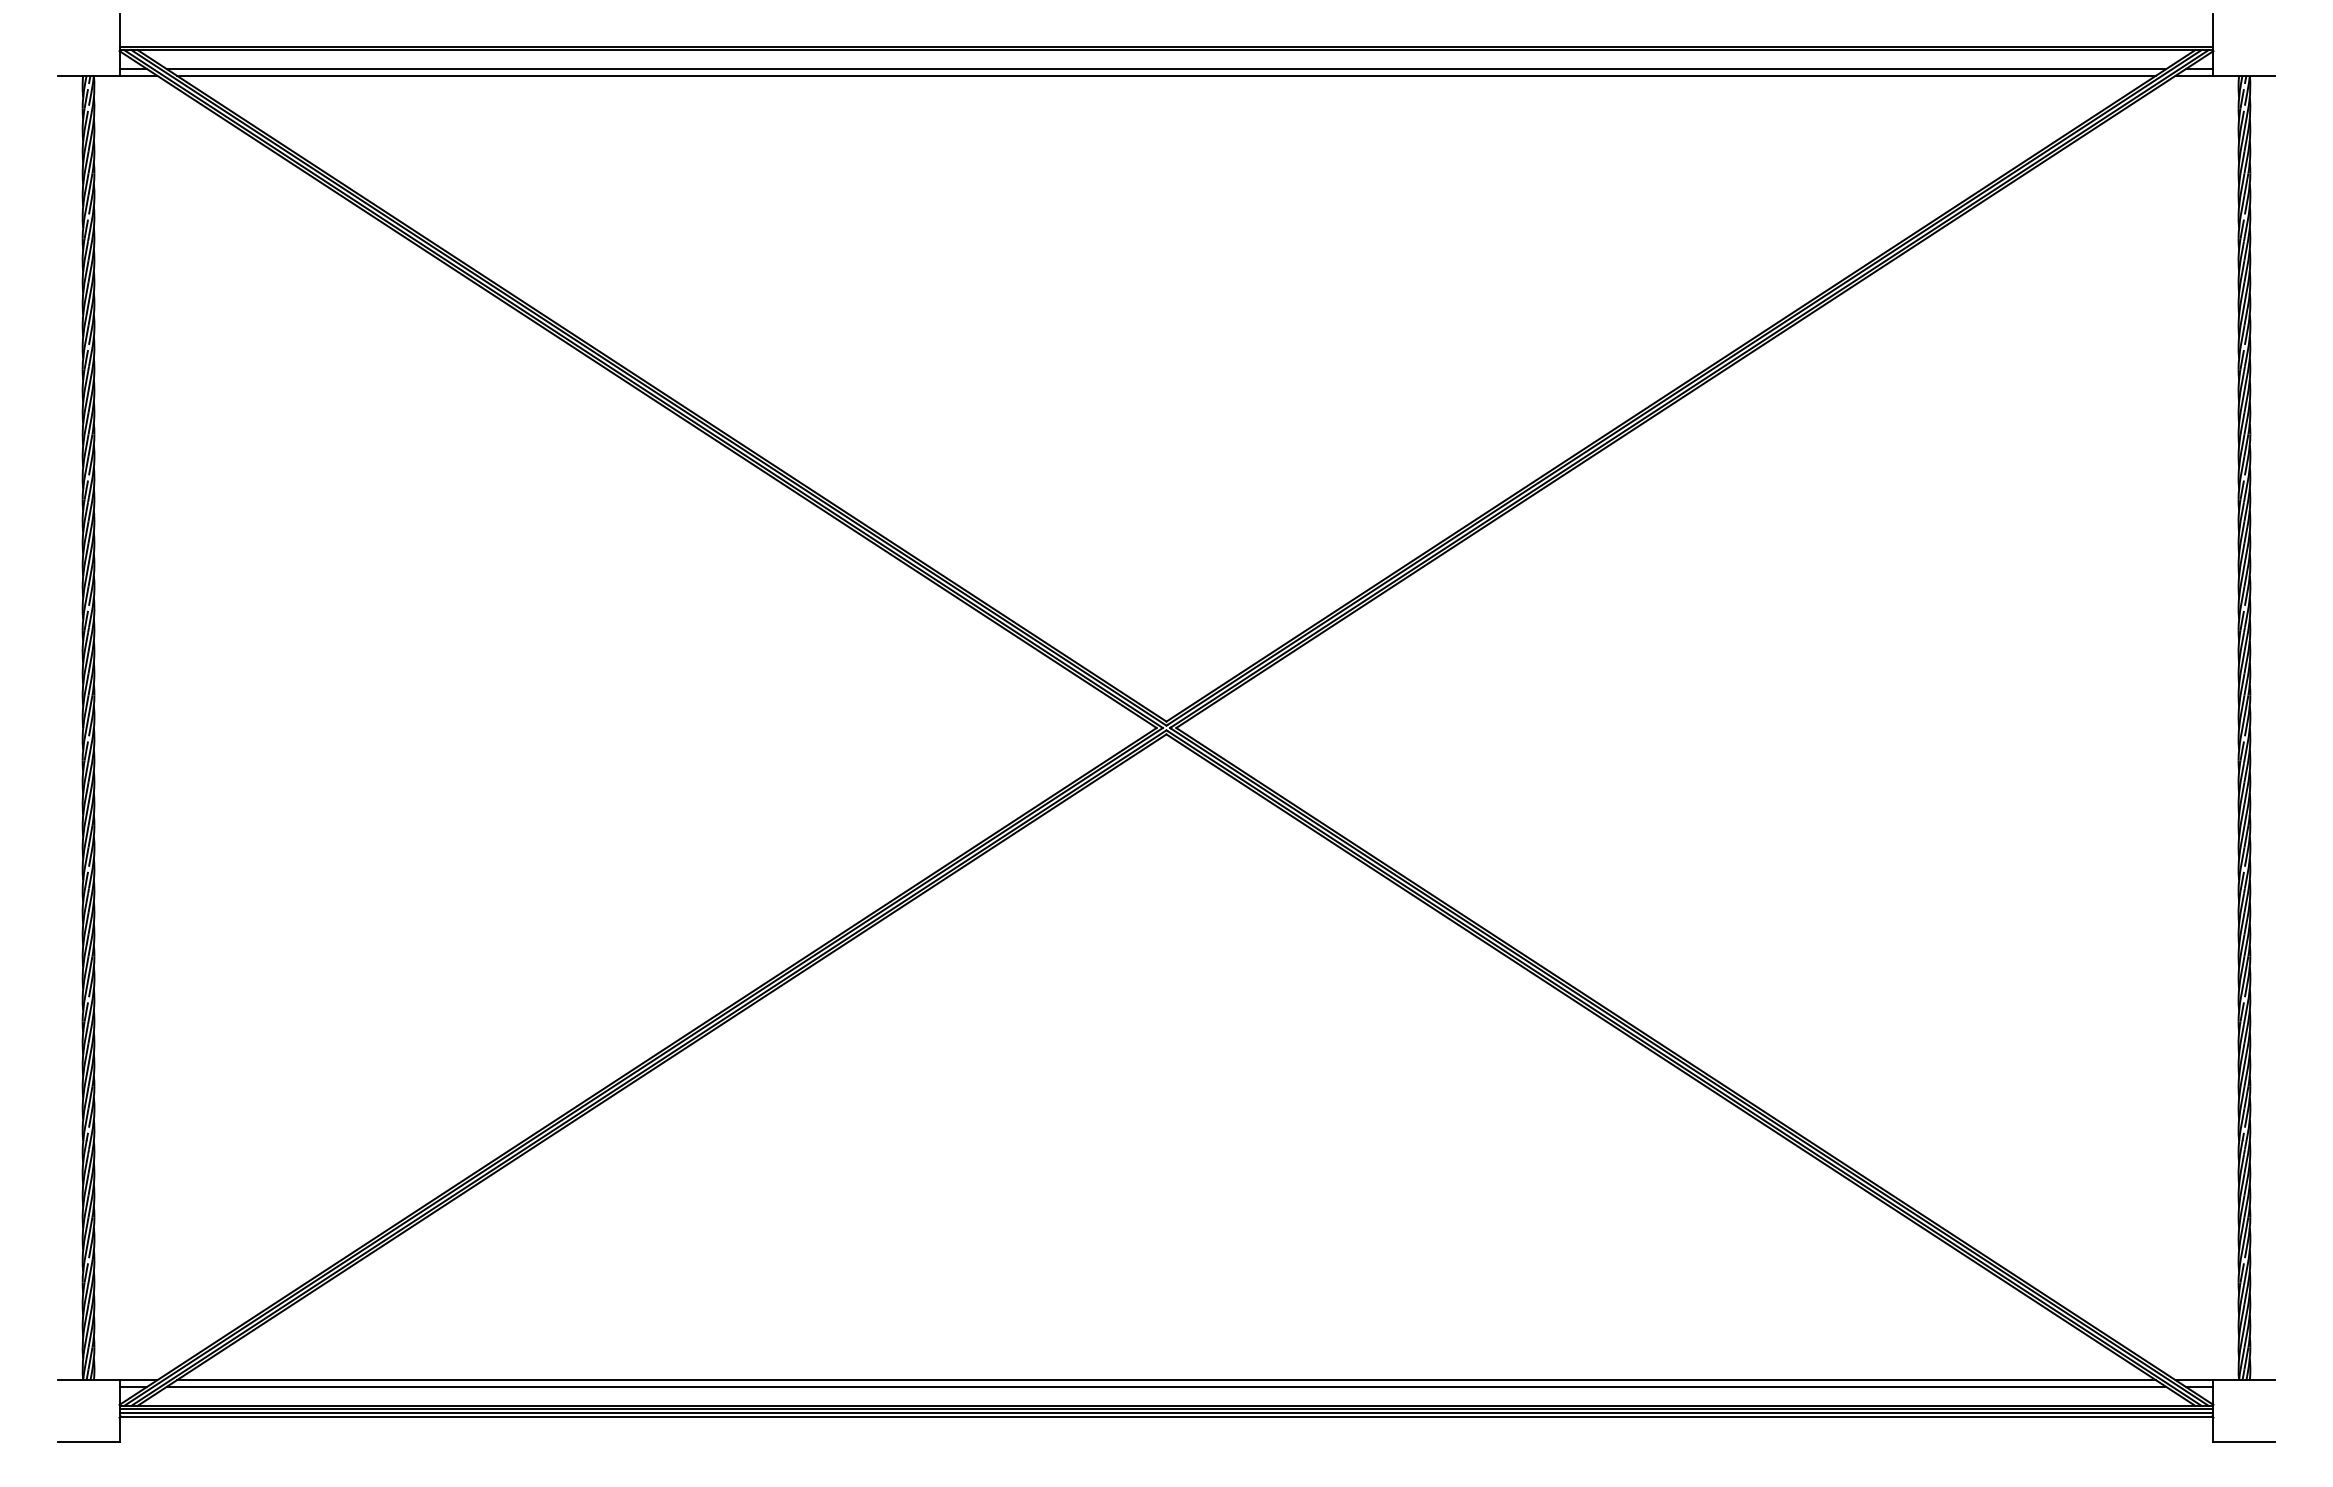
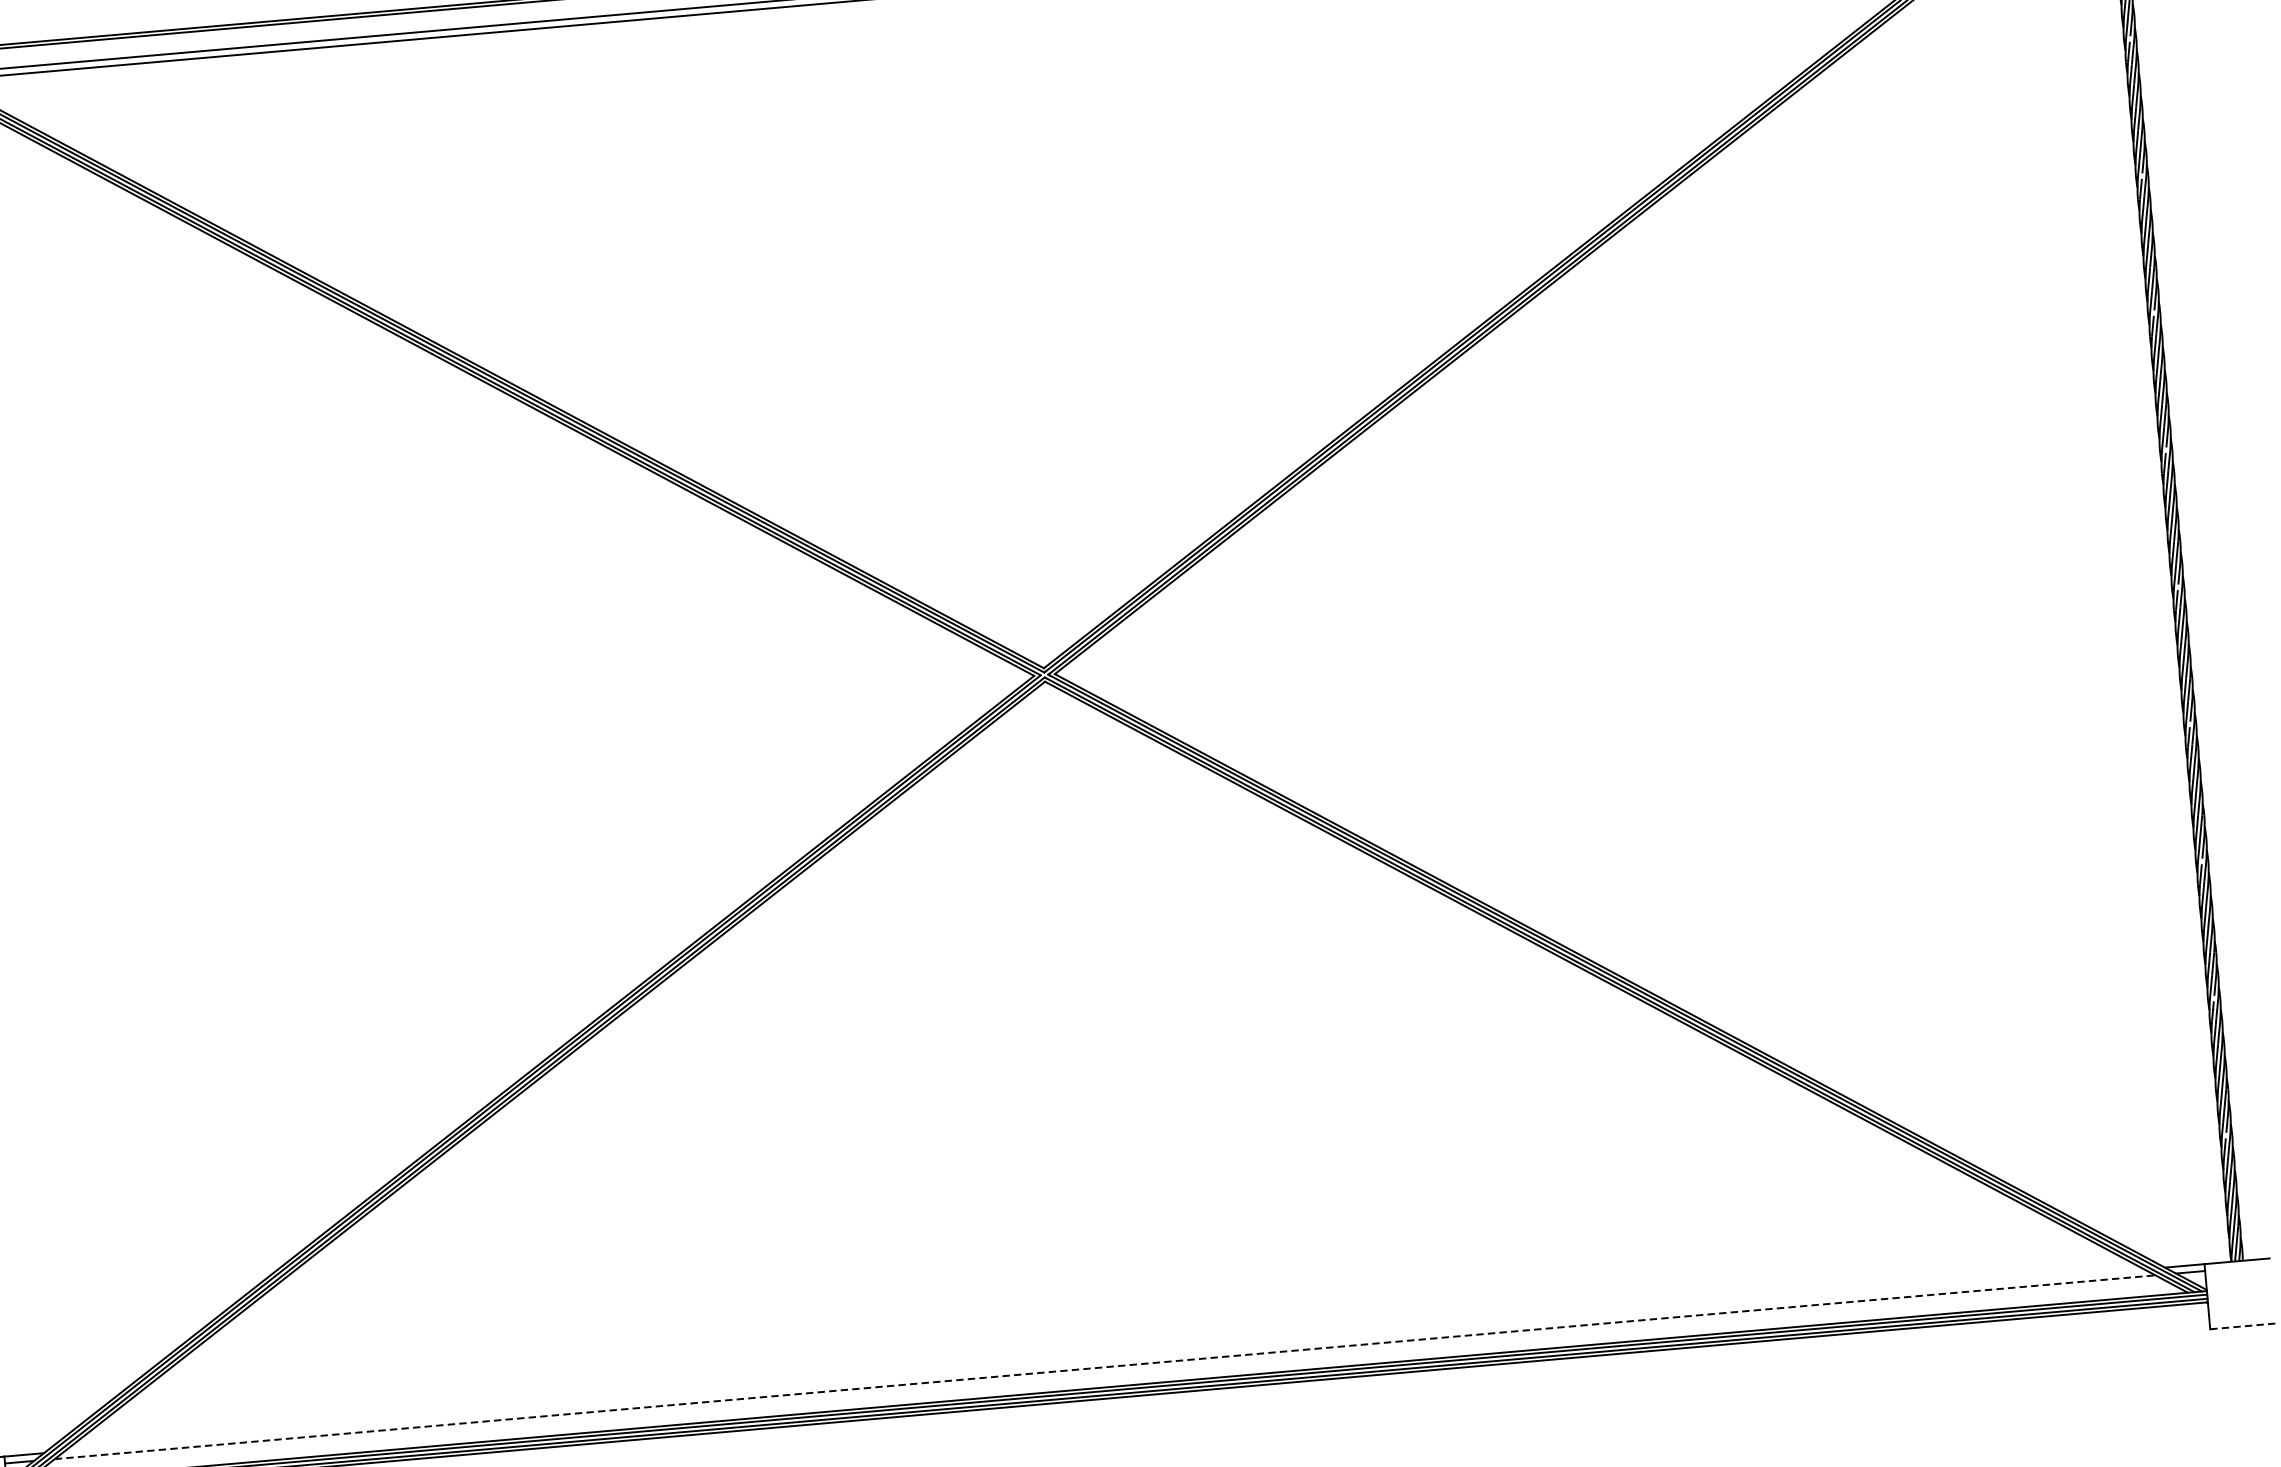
line: (1166, 1380) -> (1104, 1360), removed
line: (1166, 1386) -> (1105, 1366), solid -> dashed
line: (2244, 1442) -> (2242, 1326), solid -> dashed

